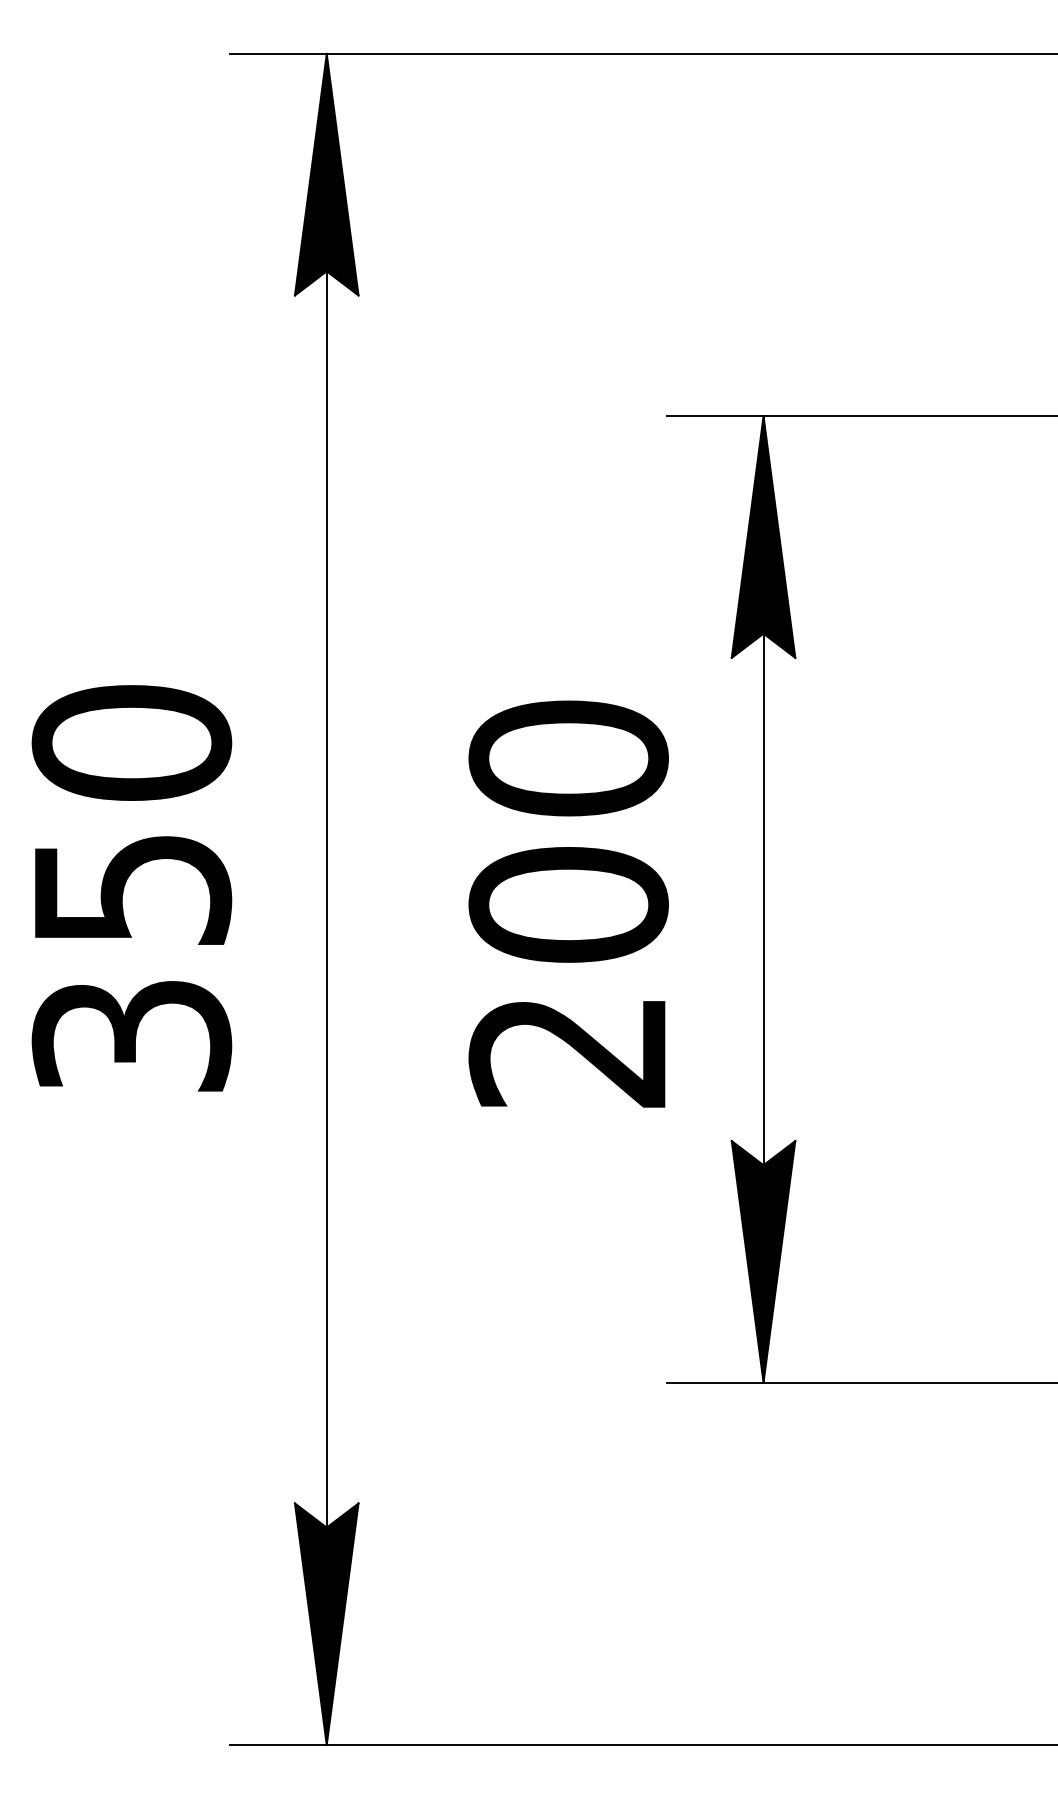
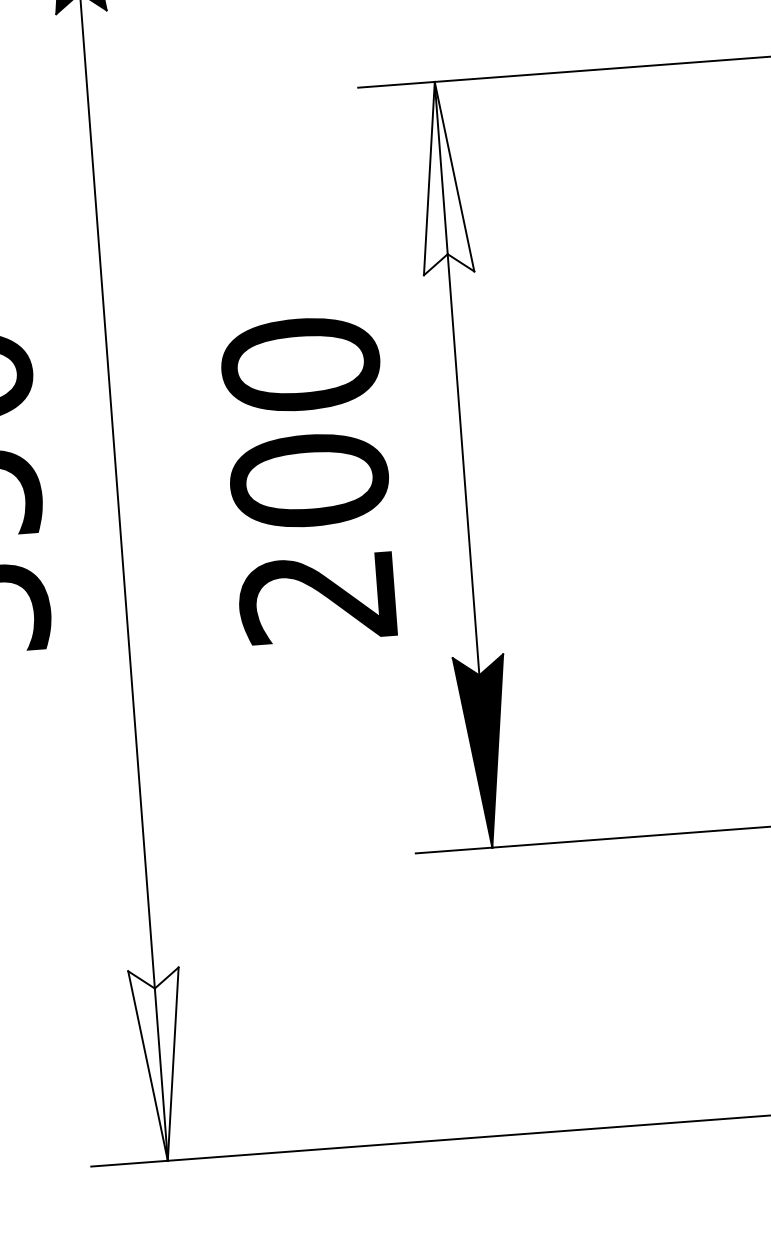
fill: (763, 536) -> (441, 177), removed
fill: (326, 1624) -> (160, 1065), removed

